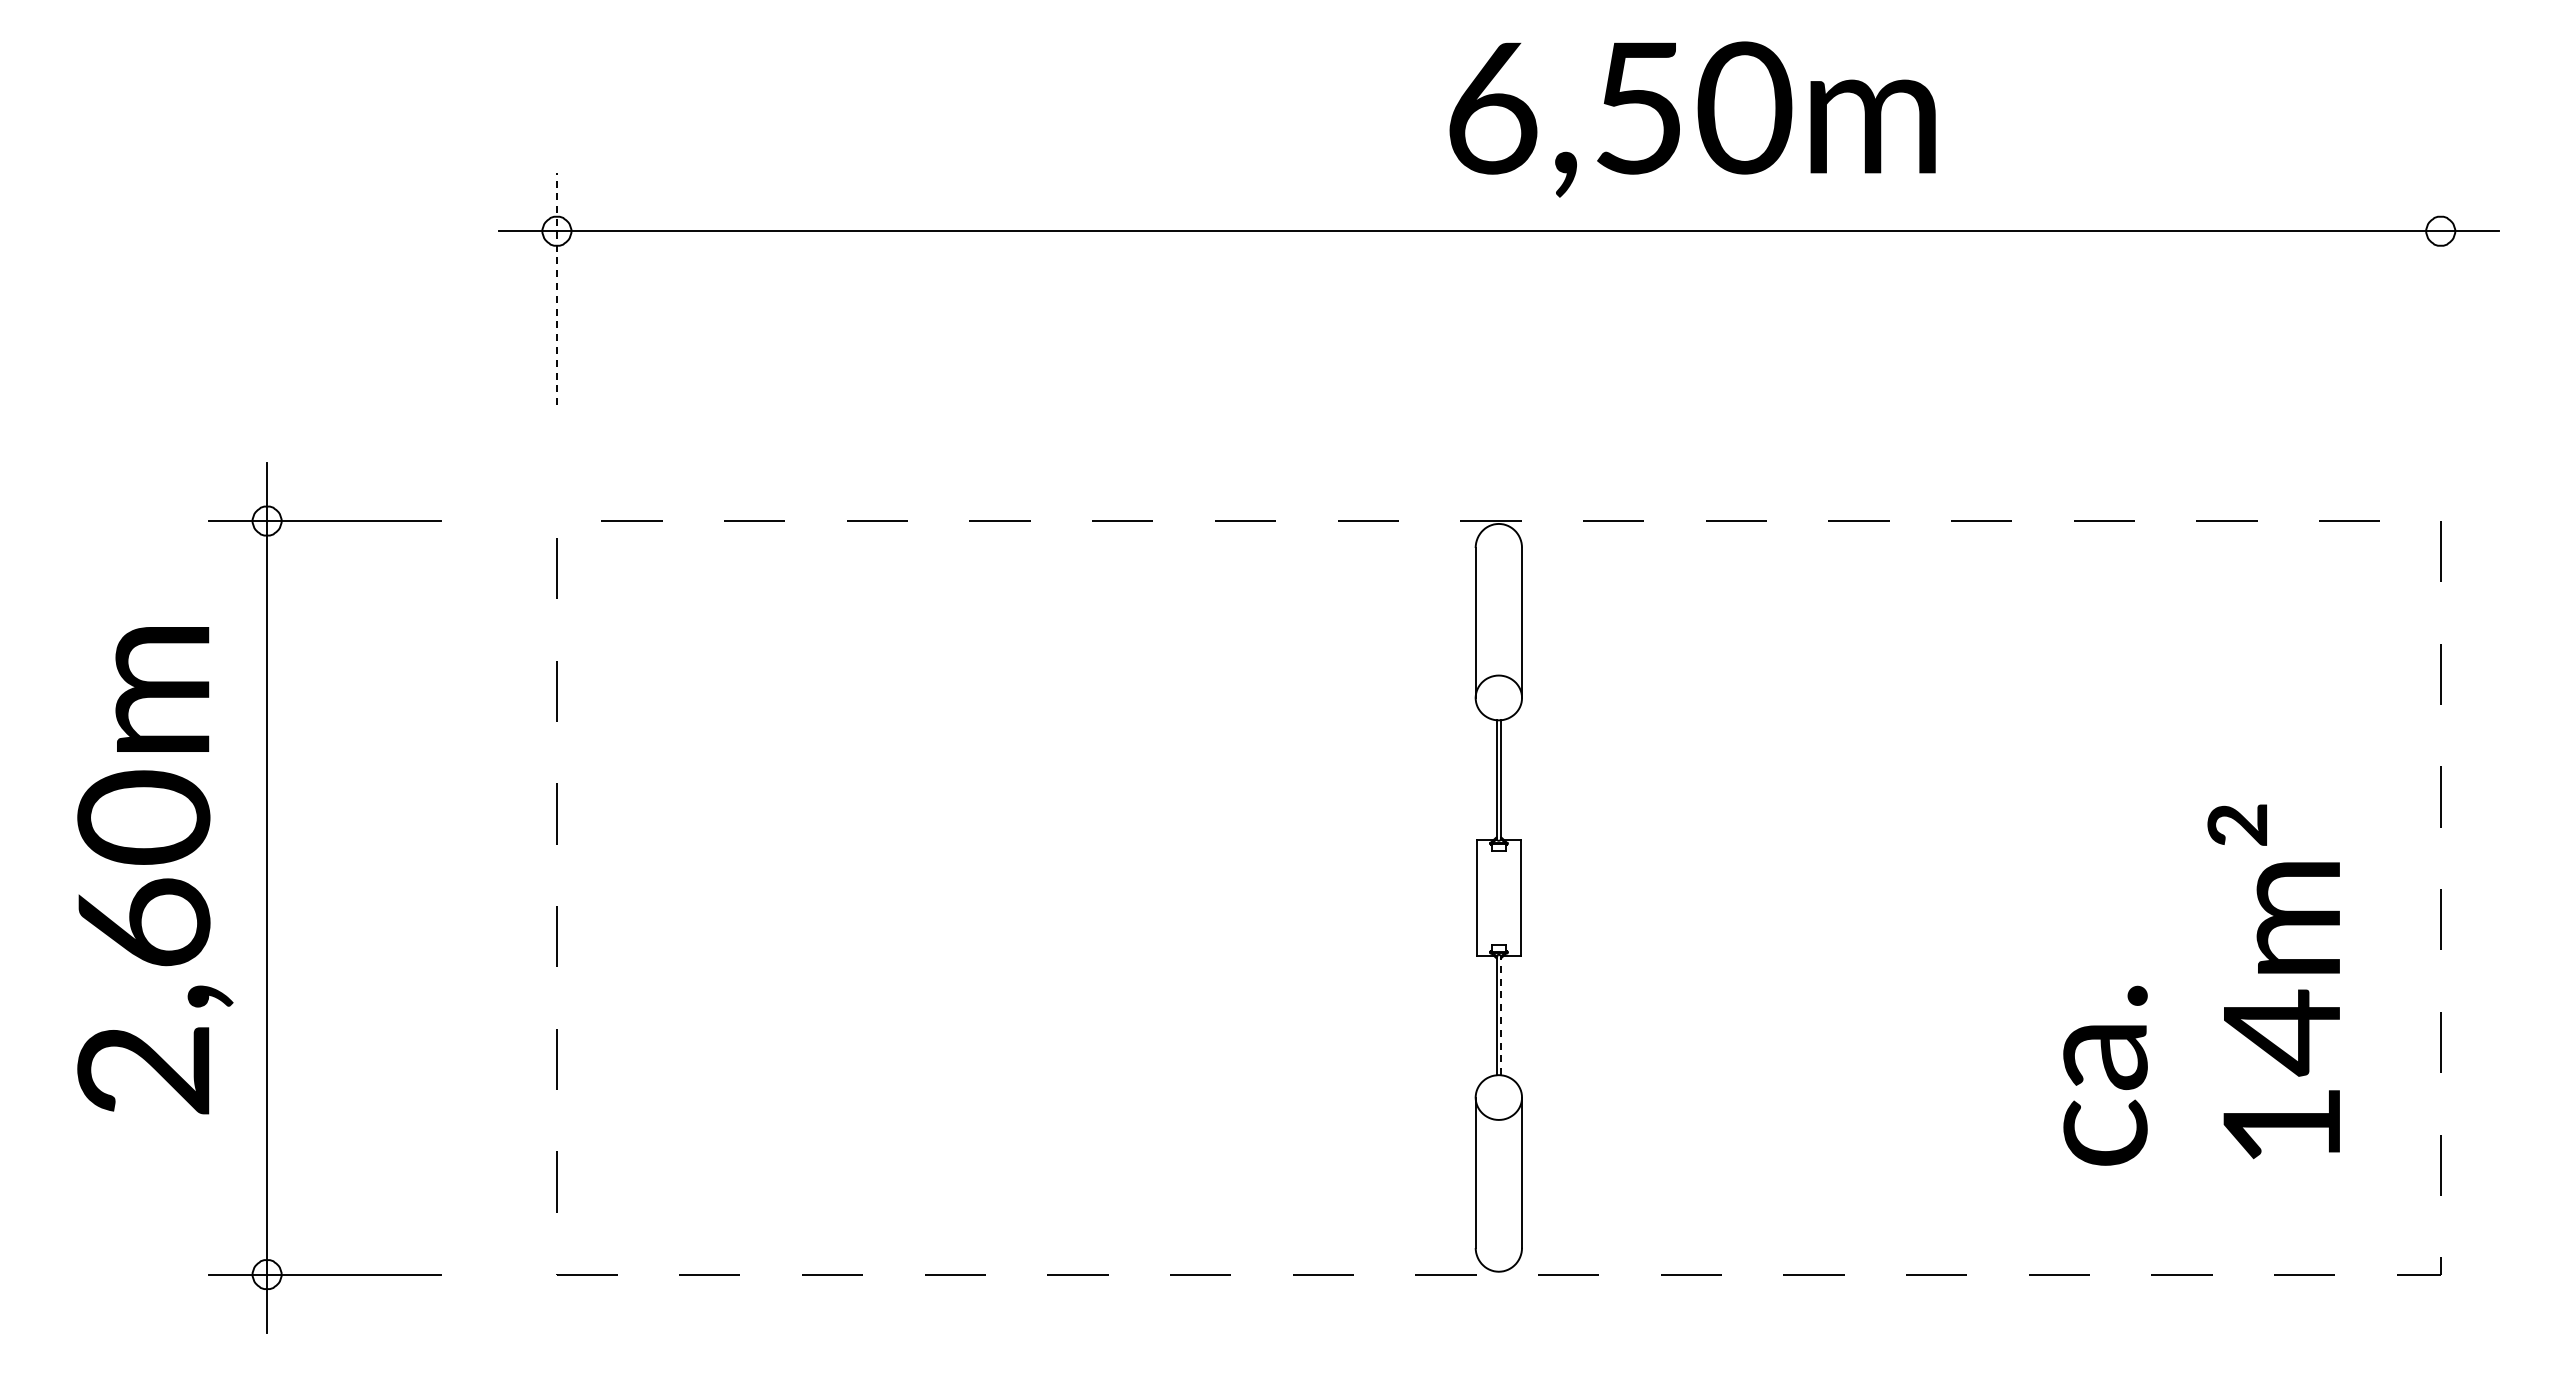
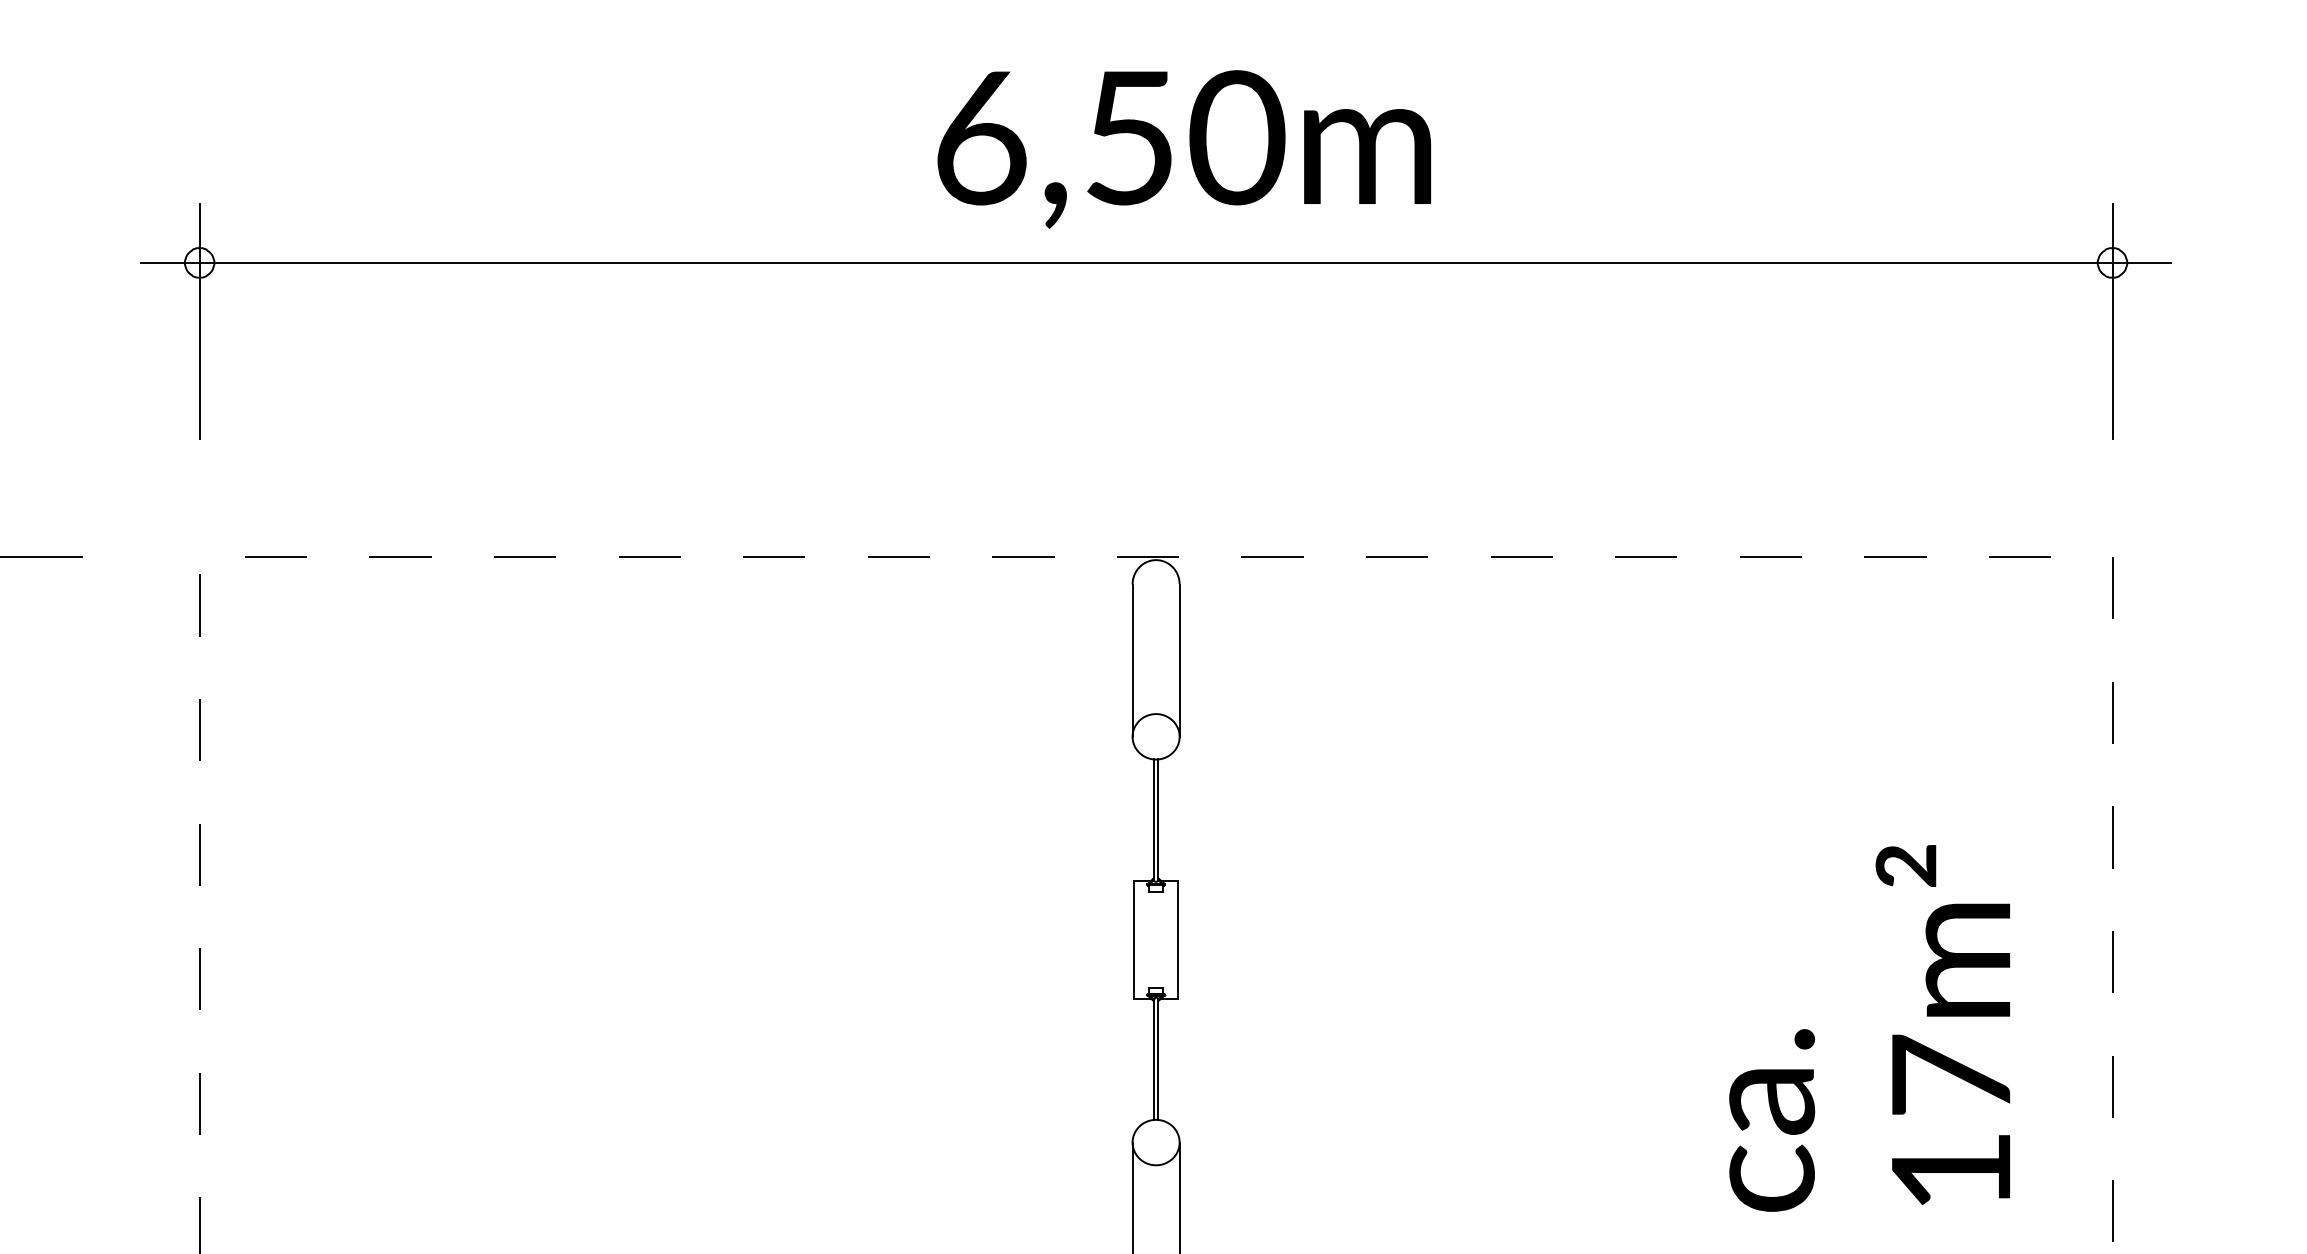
text: (1692, 119) -> (1184, 149), moved
line: (556, 289) -> (199, 322), dashed -> solid
line: (2440, 289) -> (2112, 322), added
line: (1501, 1016) -> (1158, 1060), dashed -> solid
text: (2281, 1032) -> (1950, 1076), 14m² -> 17m²

